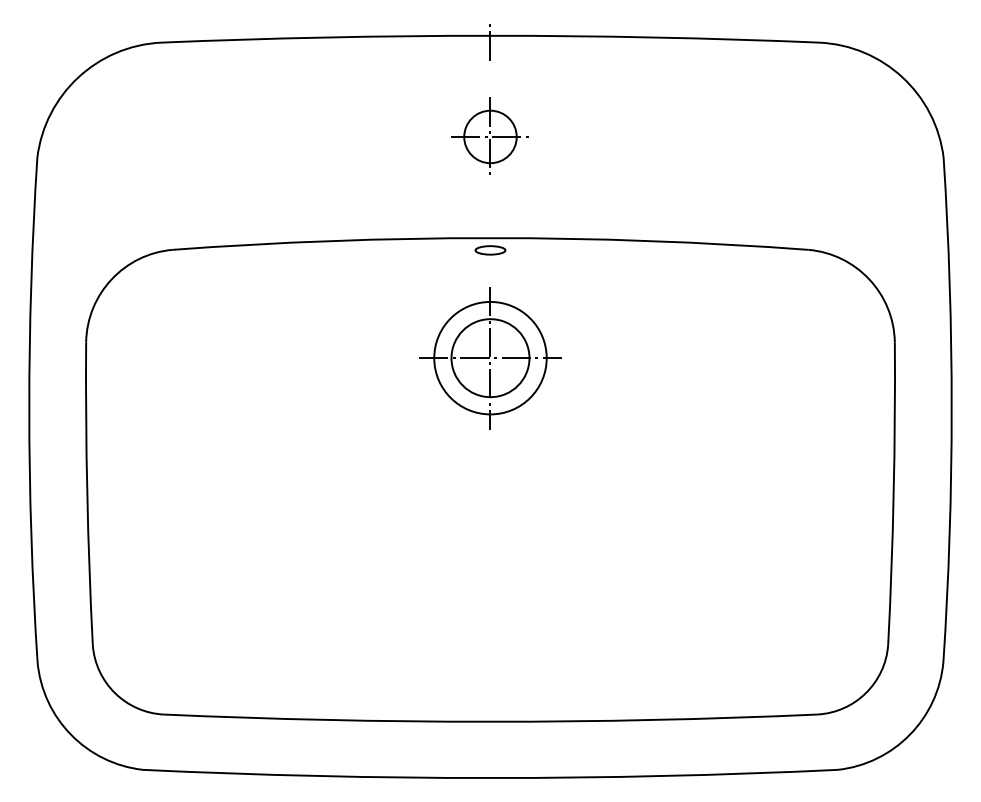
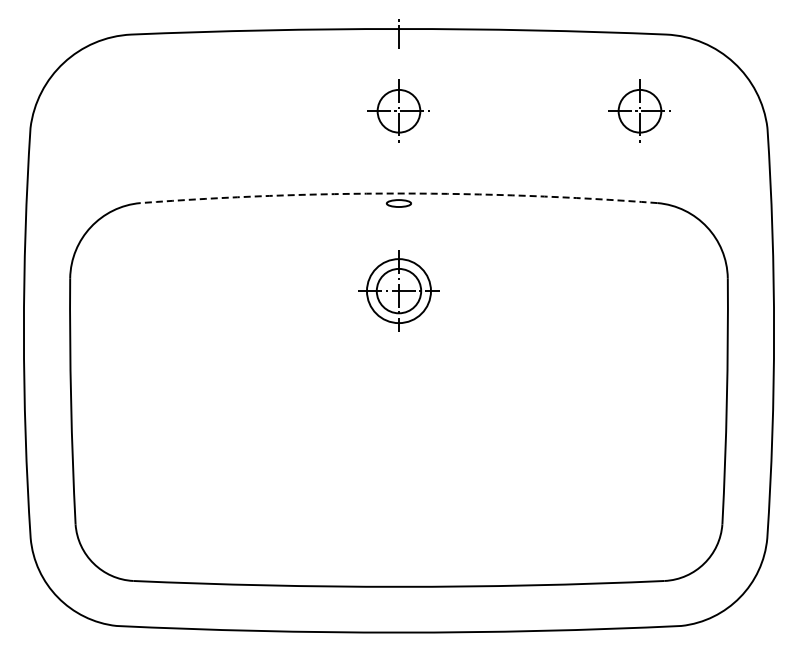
part: (786, 135) -> (639, 110), added
arc: (489, 238) -> (398, 193), solid -> dashed
part: (489, 357) -> (398, 290), size x0.7

